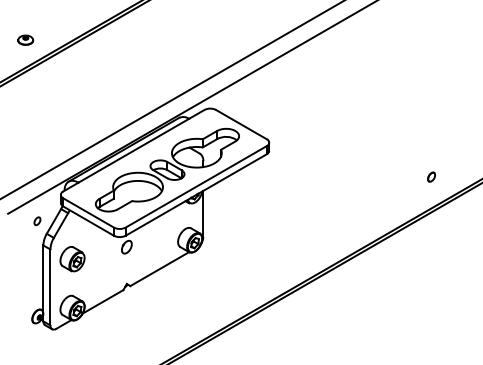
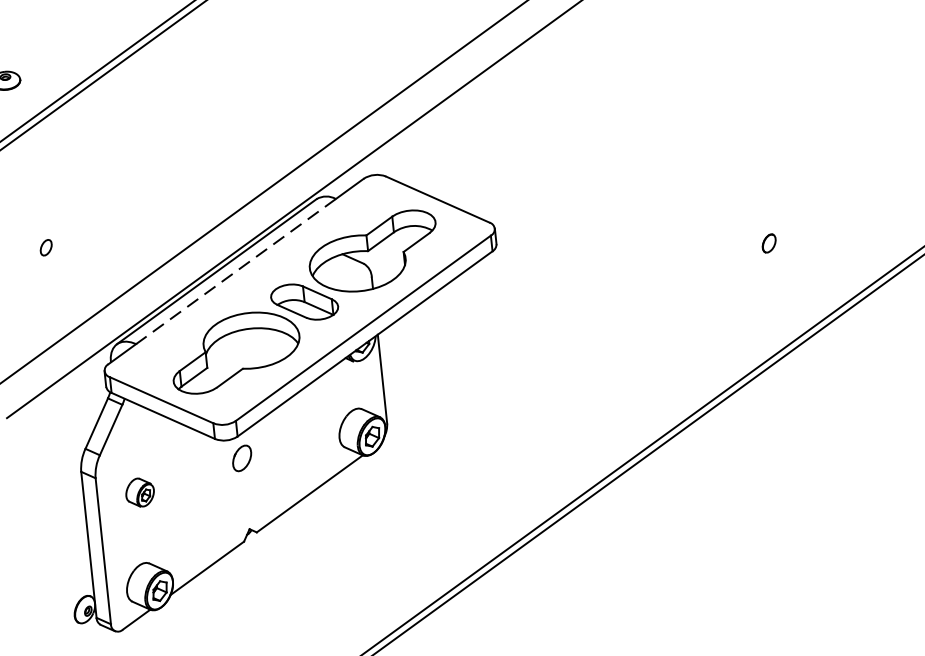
line: (133, 150) -> (235, 271), solid -> dashed
part: (431, 176) -> (768, 242), moved
part: (37, 220) -> (46, 246), moved
part: (72, 259) -> (140, 493), size x0.6

